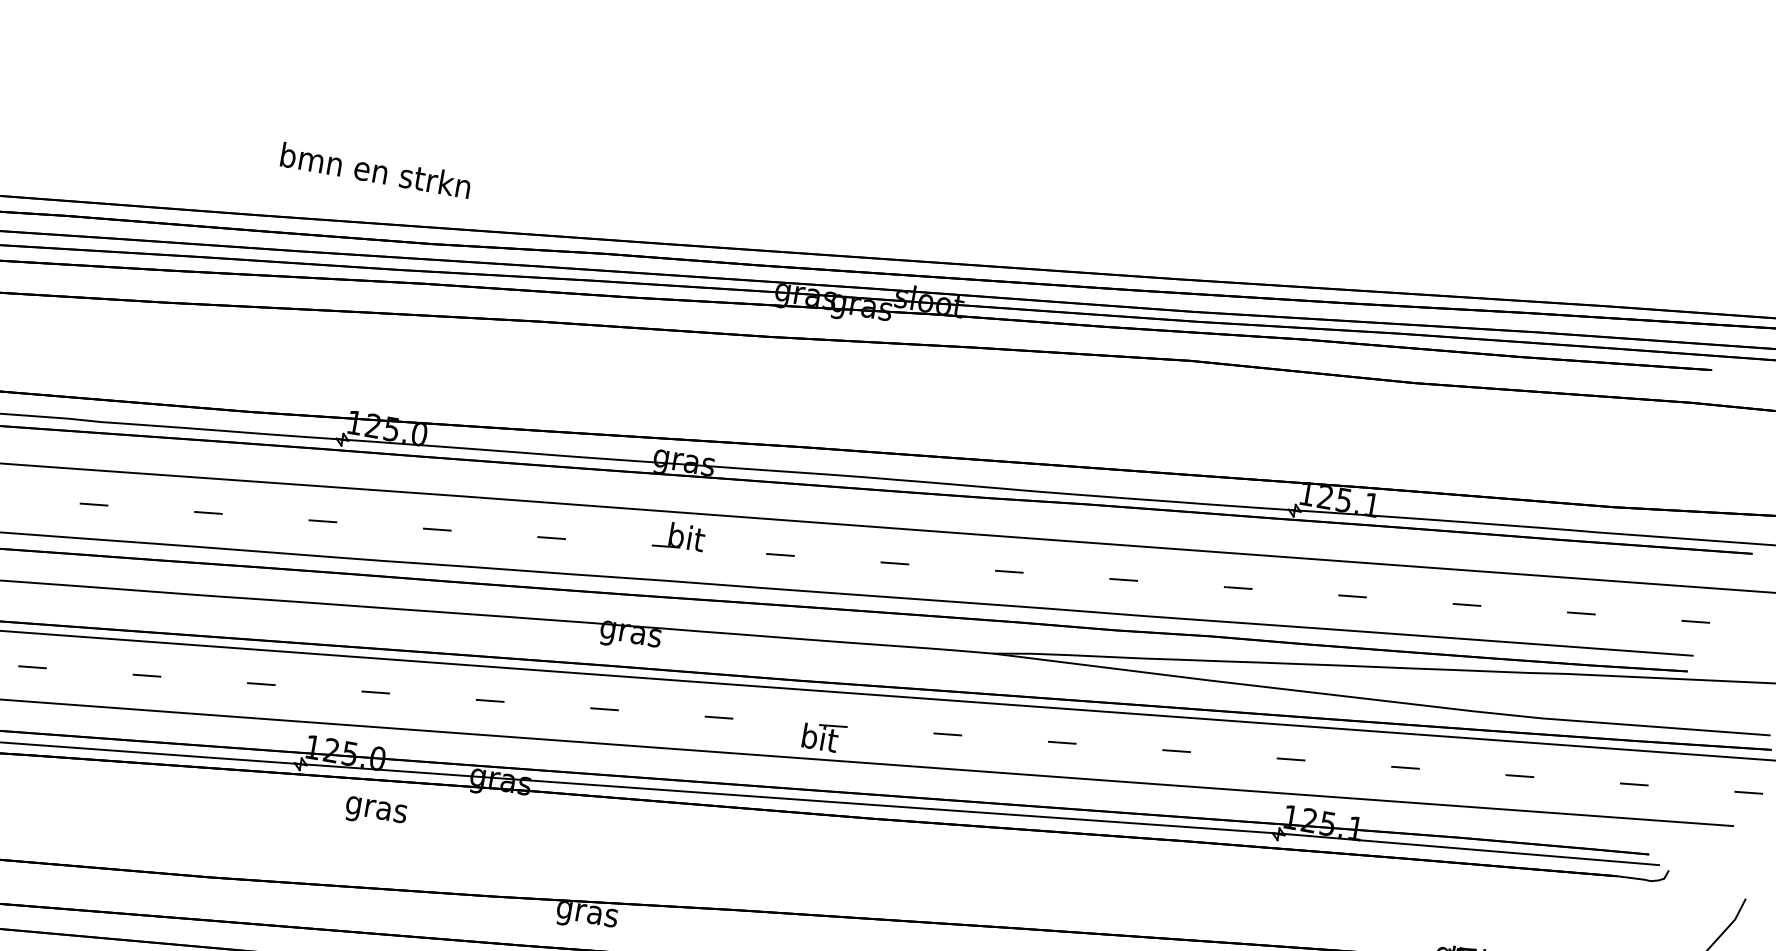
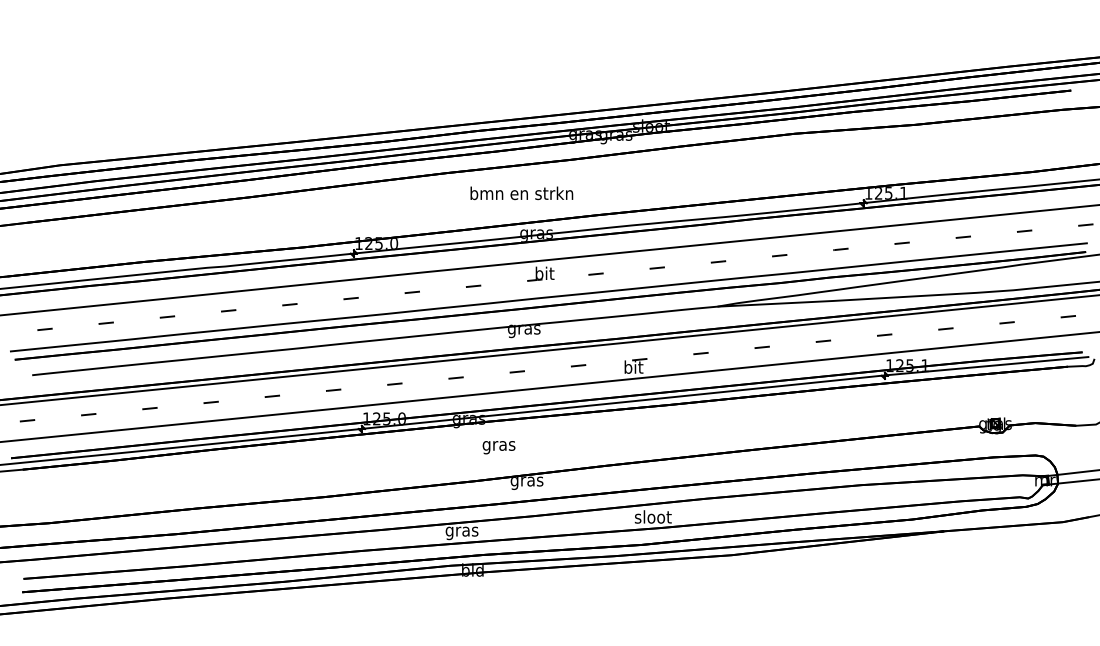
text: (375, 170) -> (521, 193), moved
text: (374, 812) -> (498, 447), moved

